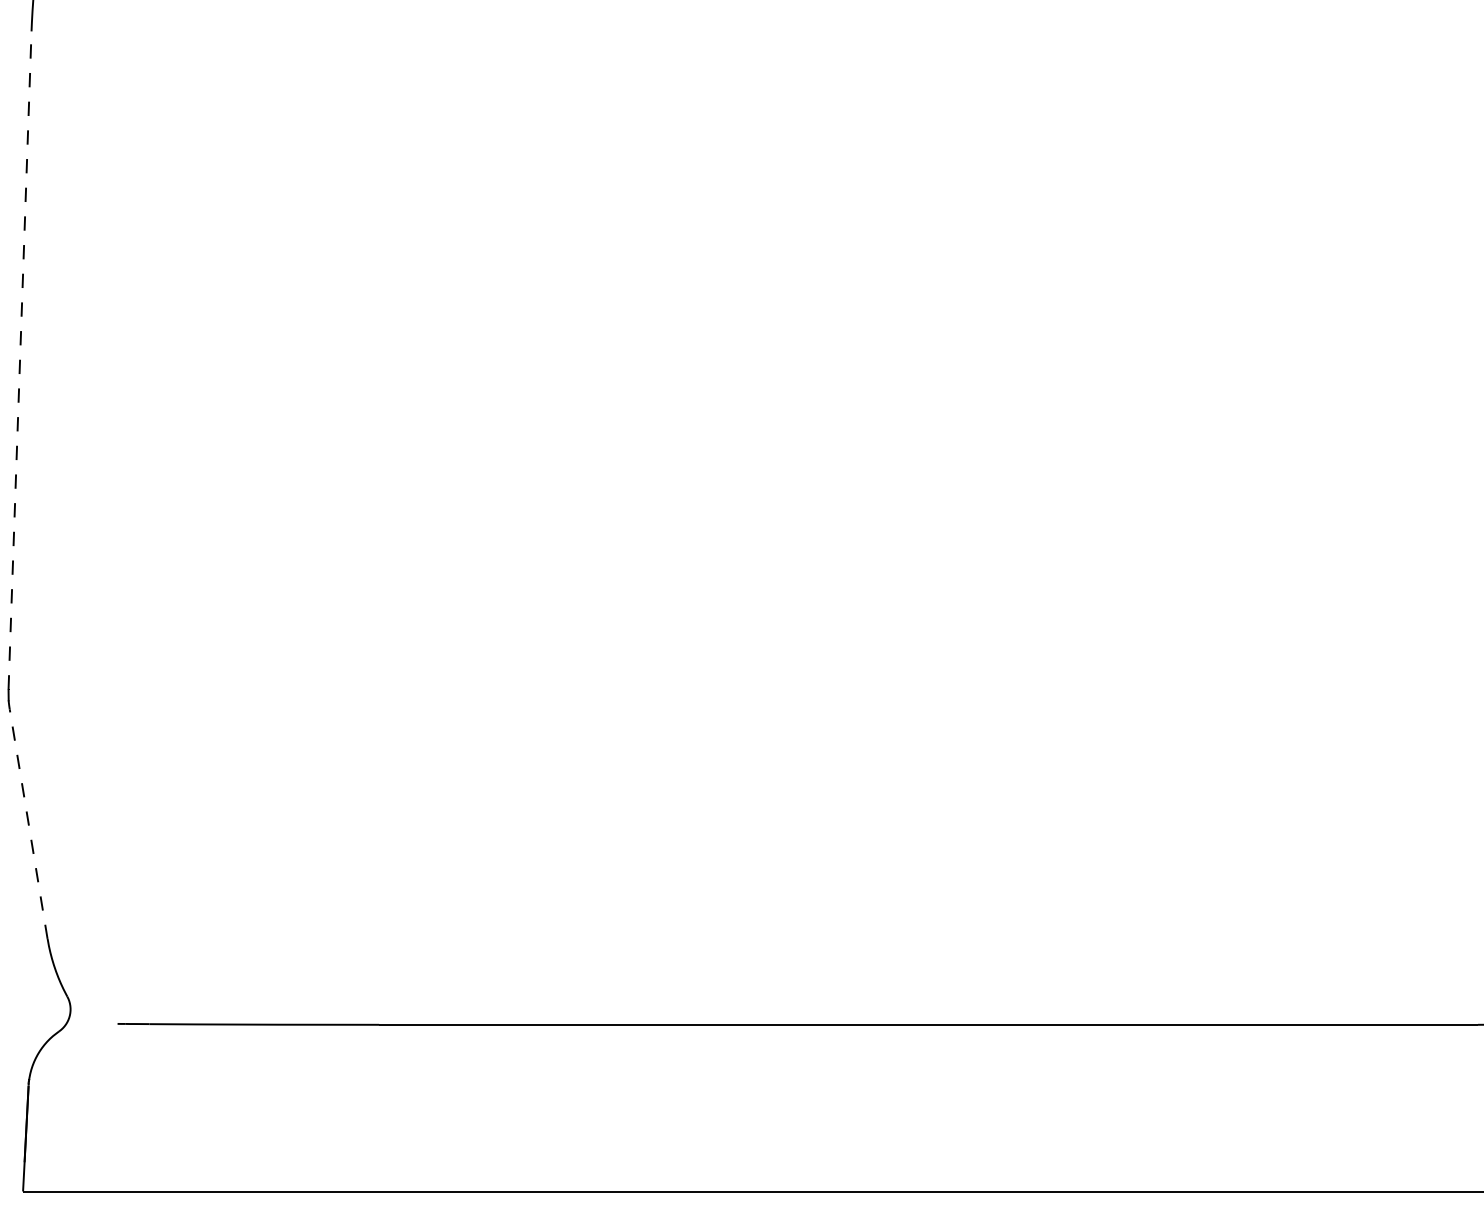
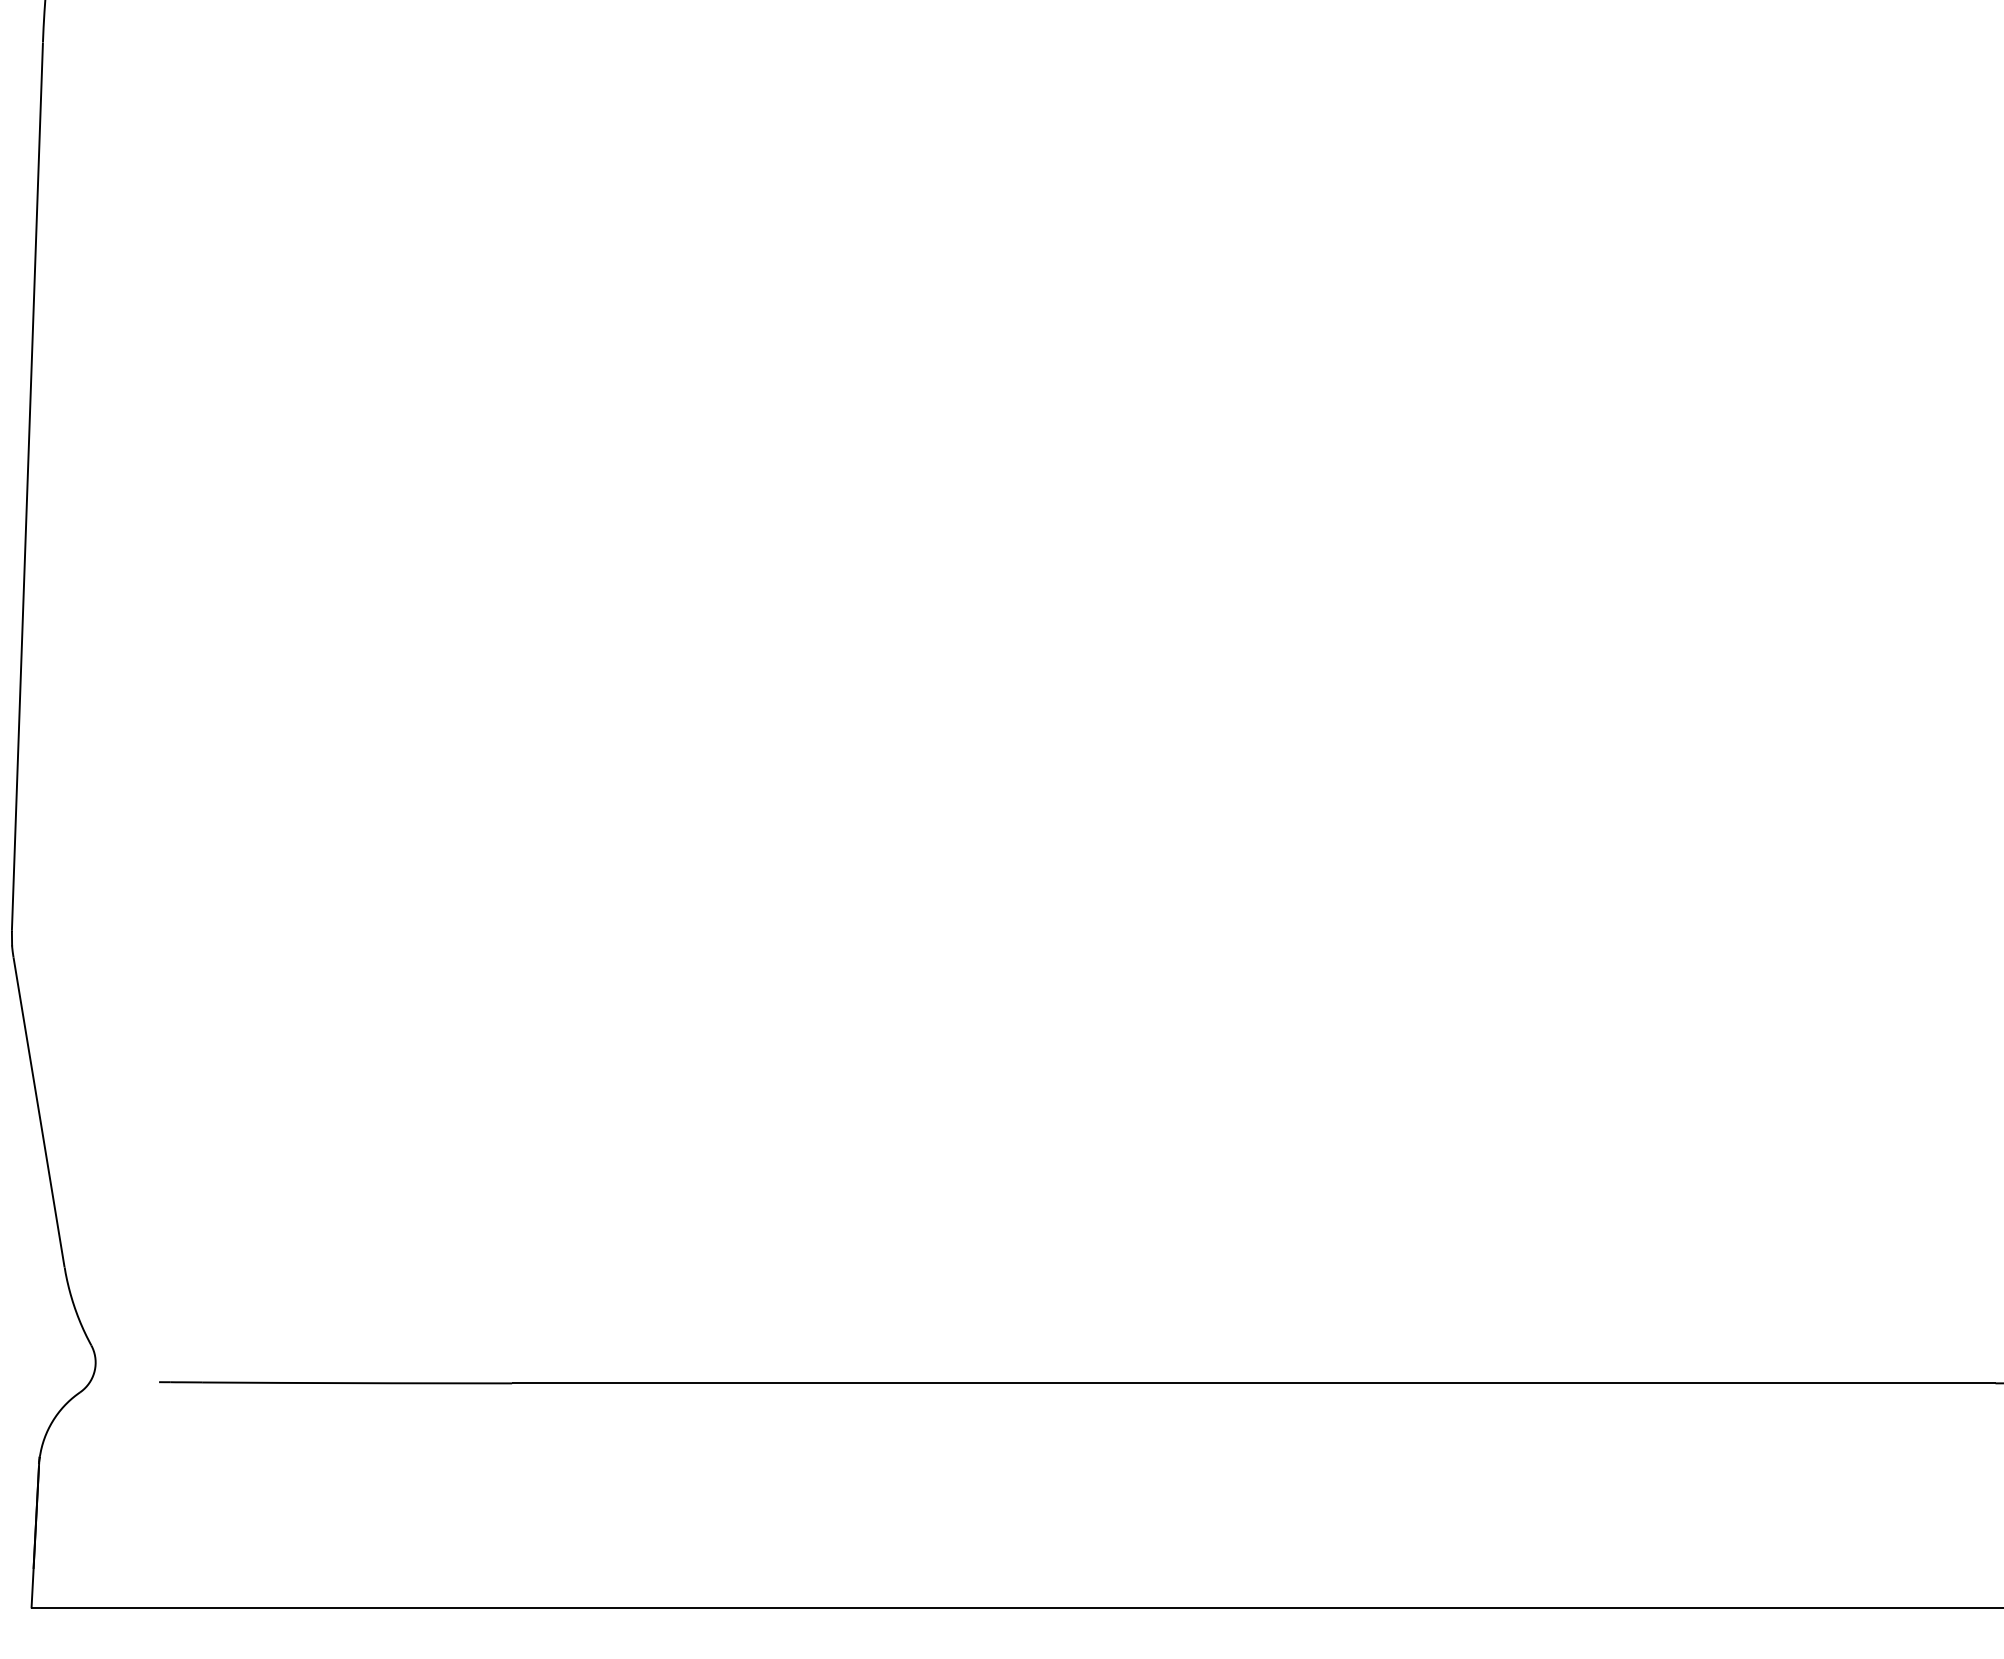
line: (20, 360) -> (27, 486), dashed -> solid
line: (28, 824) -> (39, 1113), dashed -> solid

